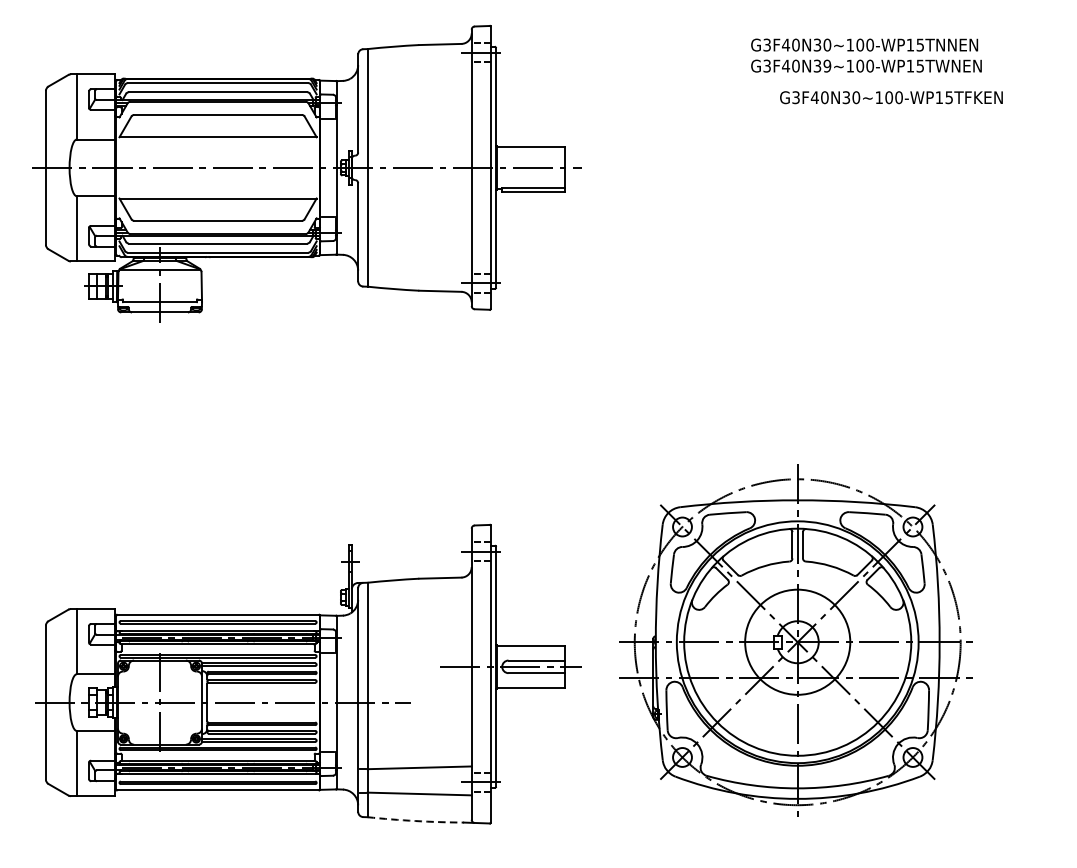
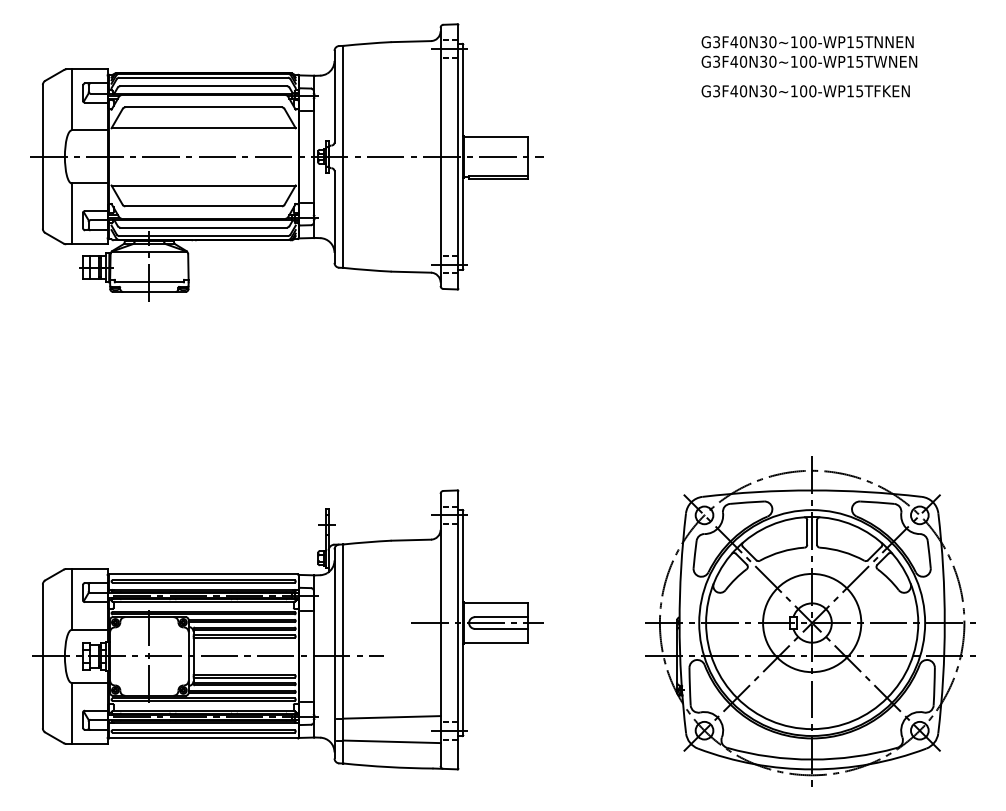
text: (826, 65) -> (772, 61), G3F40N39~100-WP15TWNEN -> G3F40N30~100-WP15TWNEN
text: (891, 97) -> (805, 91), moved
part: (795, 640) -> (810, 621), moved
arc: (415, 821) -> (388, 767), dashed -> solid

